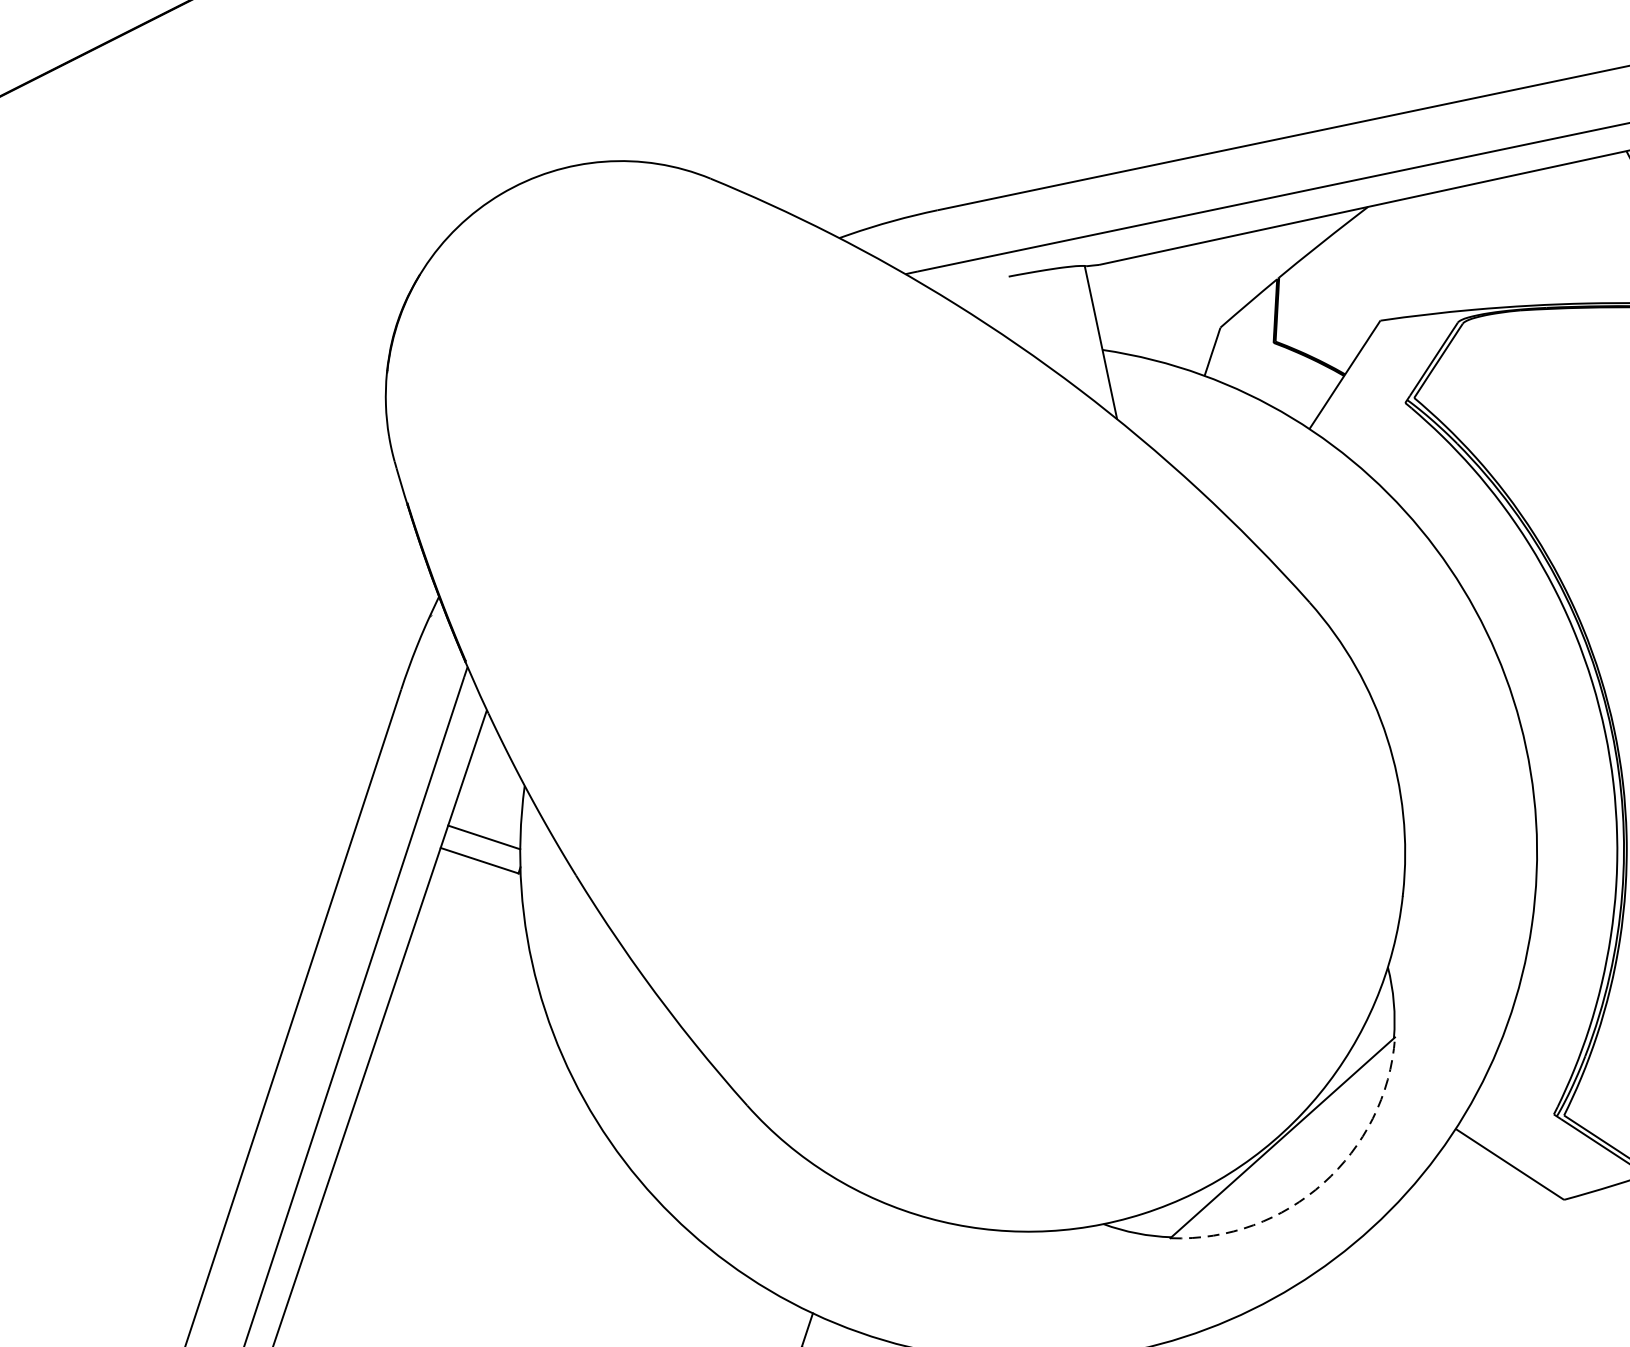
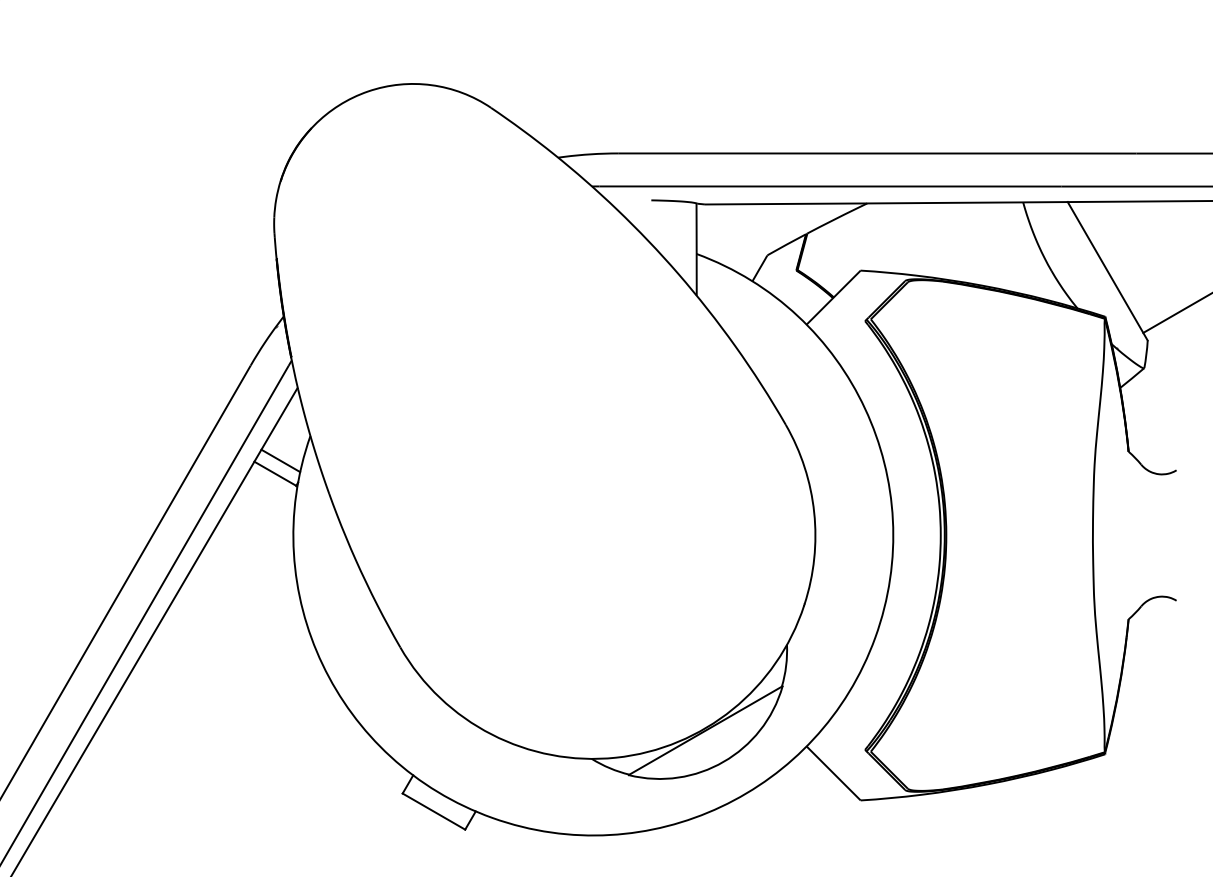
arc: (1322, 1182) -> (723, 761), dashed -> solid

